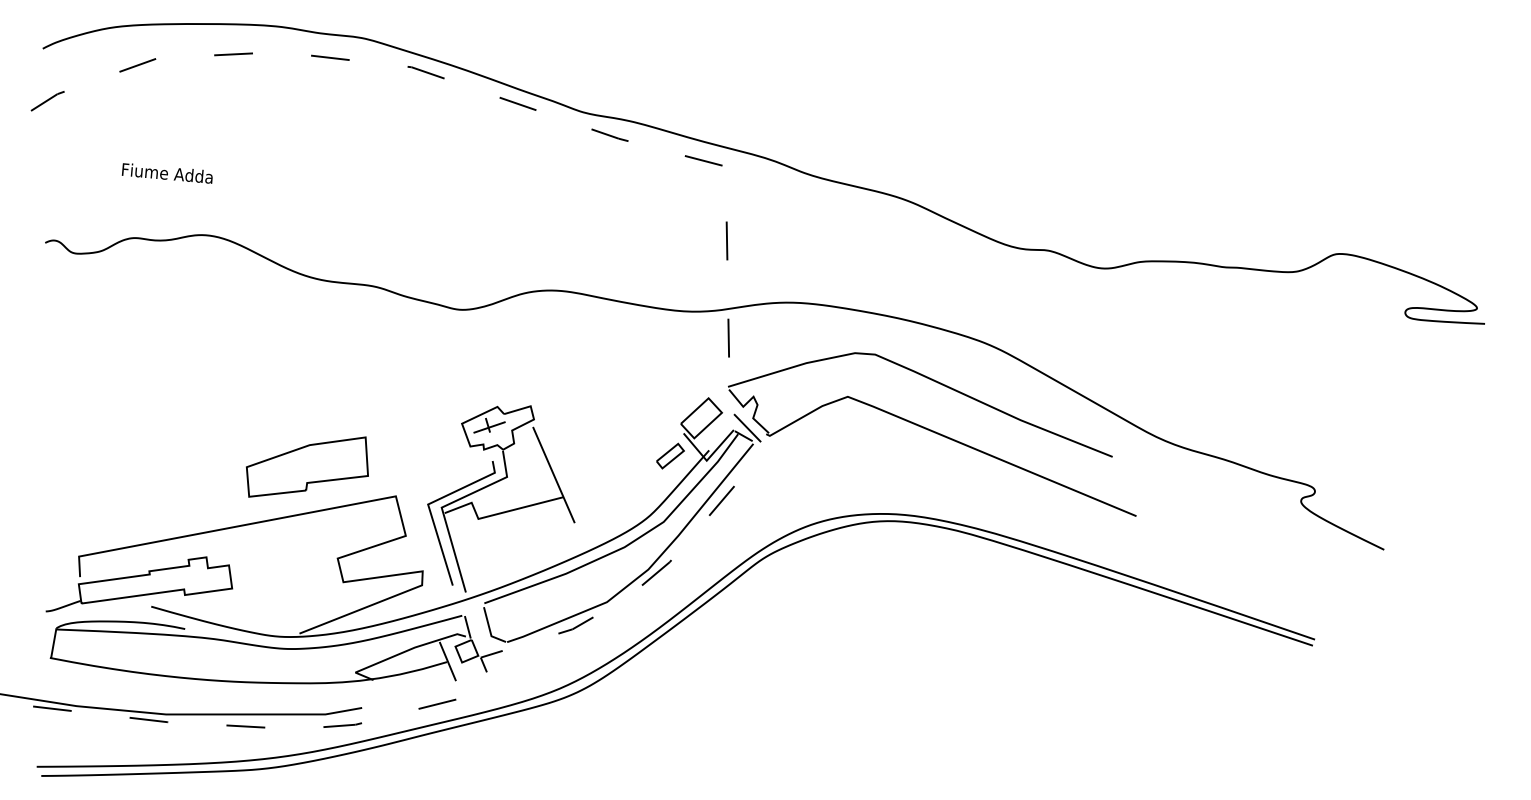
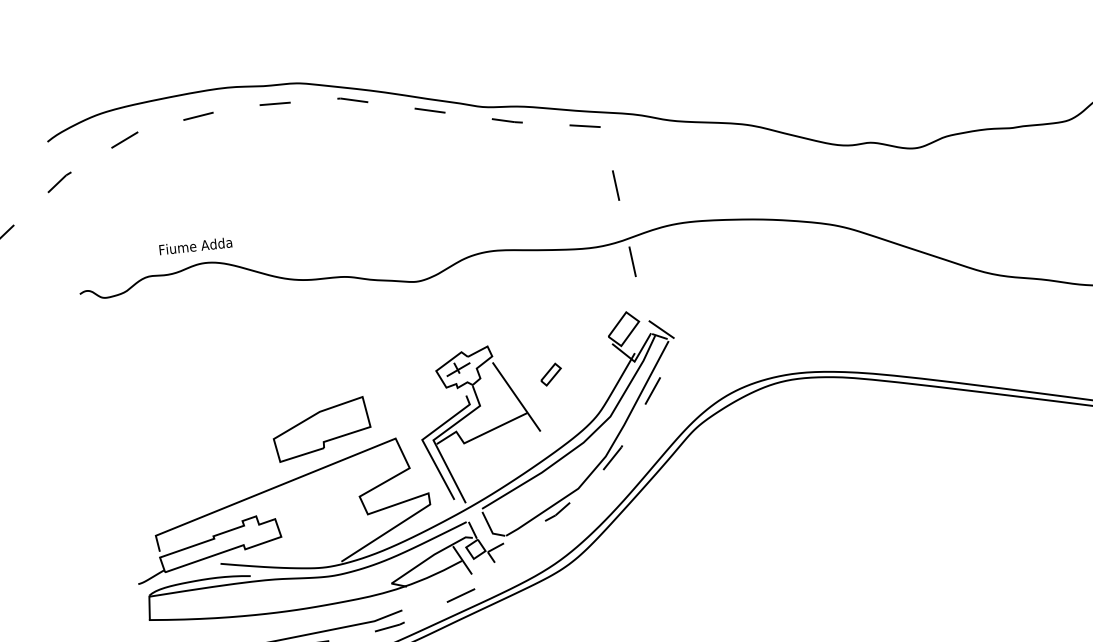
text: (166, 173) -> (194, 246), moved
part: (932, 434) -> (808, 305), removed
part: (670, 455) -> (551, 374), moved

